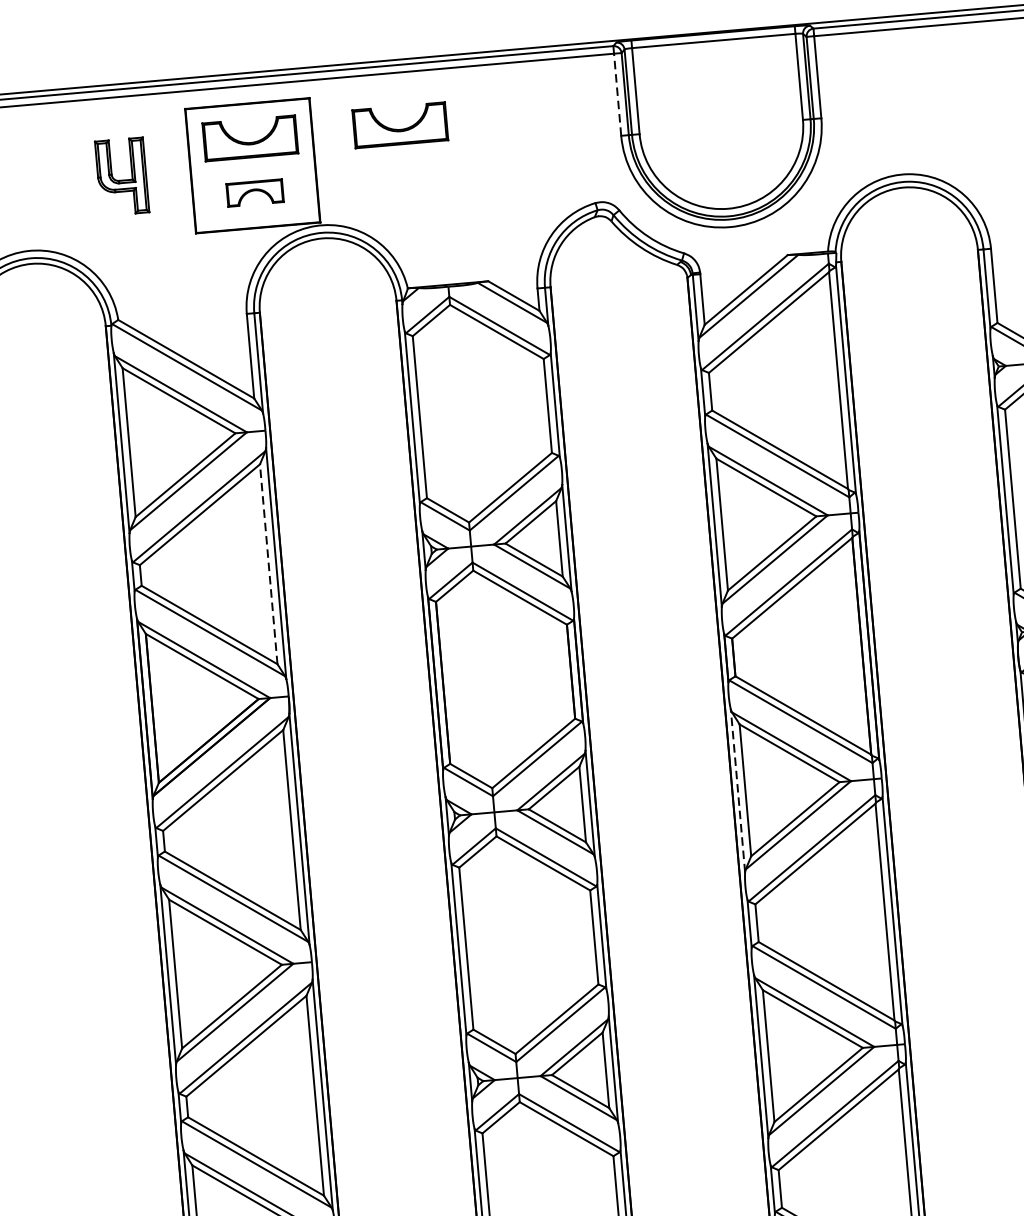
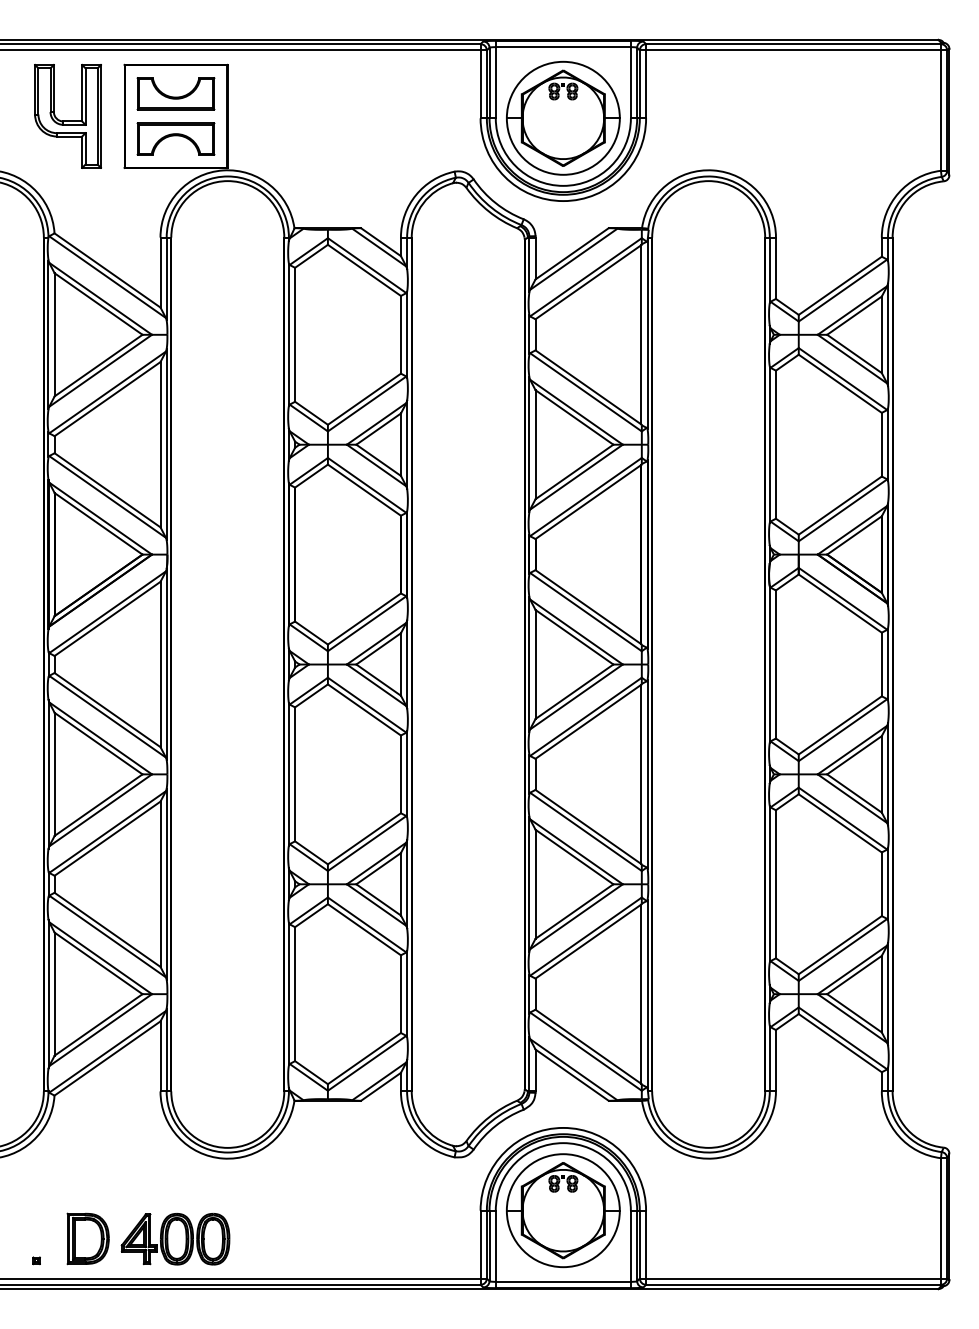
line: (617, 94) -> (480, 84), dashed -> solid
part: (399, 124) -> (299, 93), removed
part: (721, 126) -> (563, 117), added
part: (121, 176) -> (67, 115), size x1.67
part: (254, 192) -> (175, 138), size x1.67
line: (268, 564) -> (160, 444), dashed -> solid
line: (738, 789) -> (529, 663), dashed -> solid

